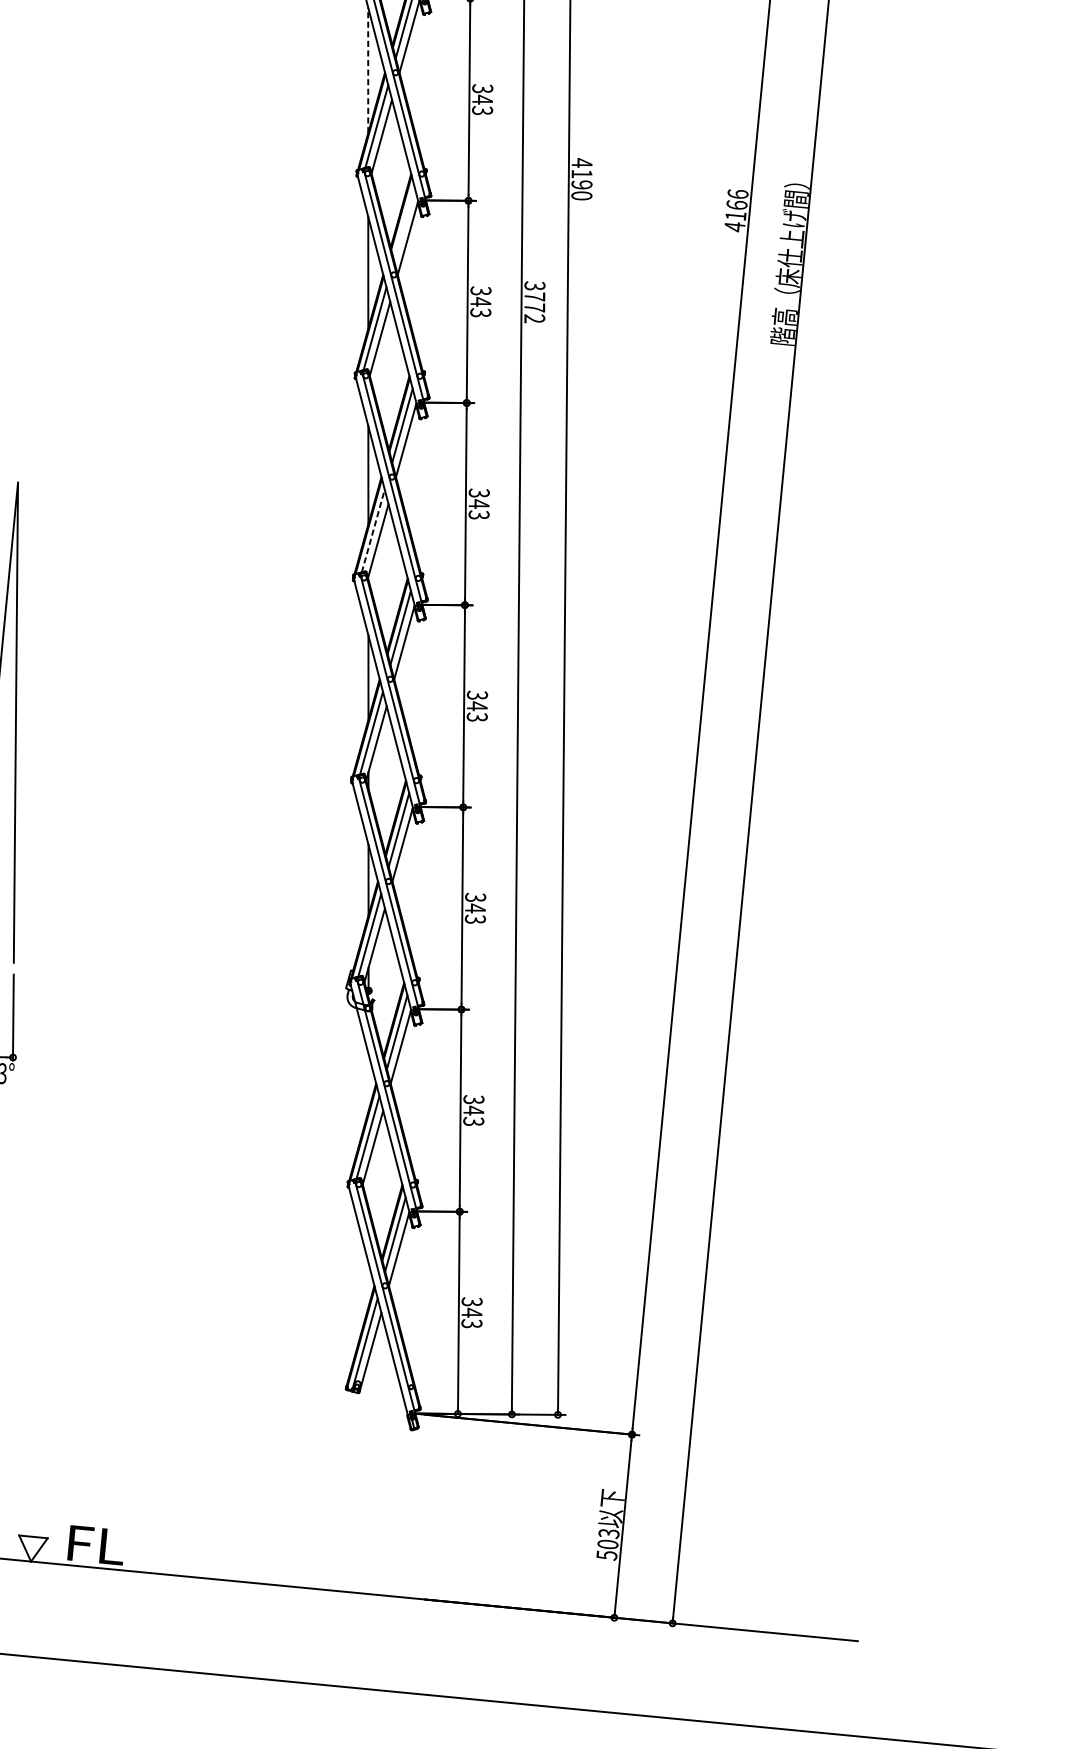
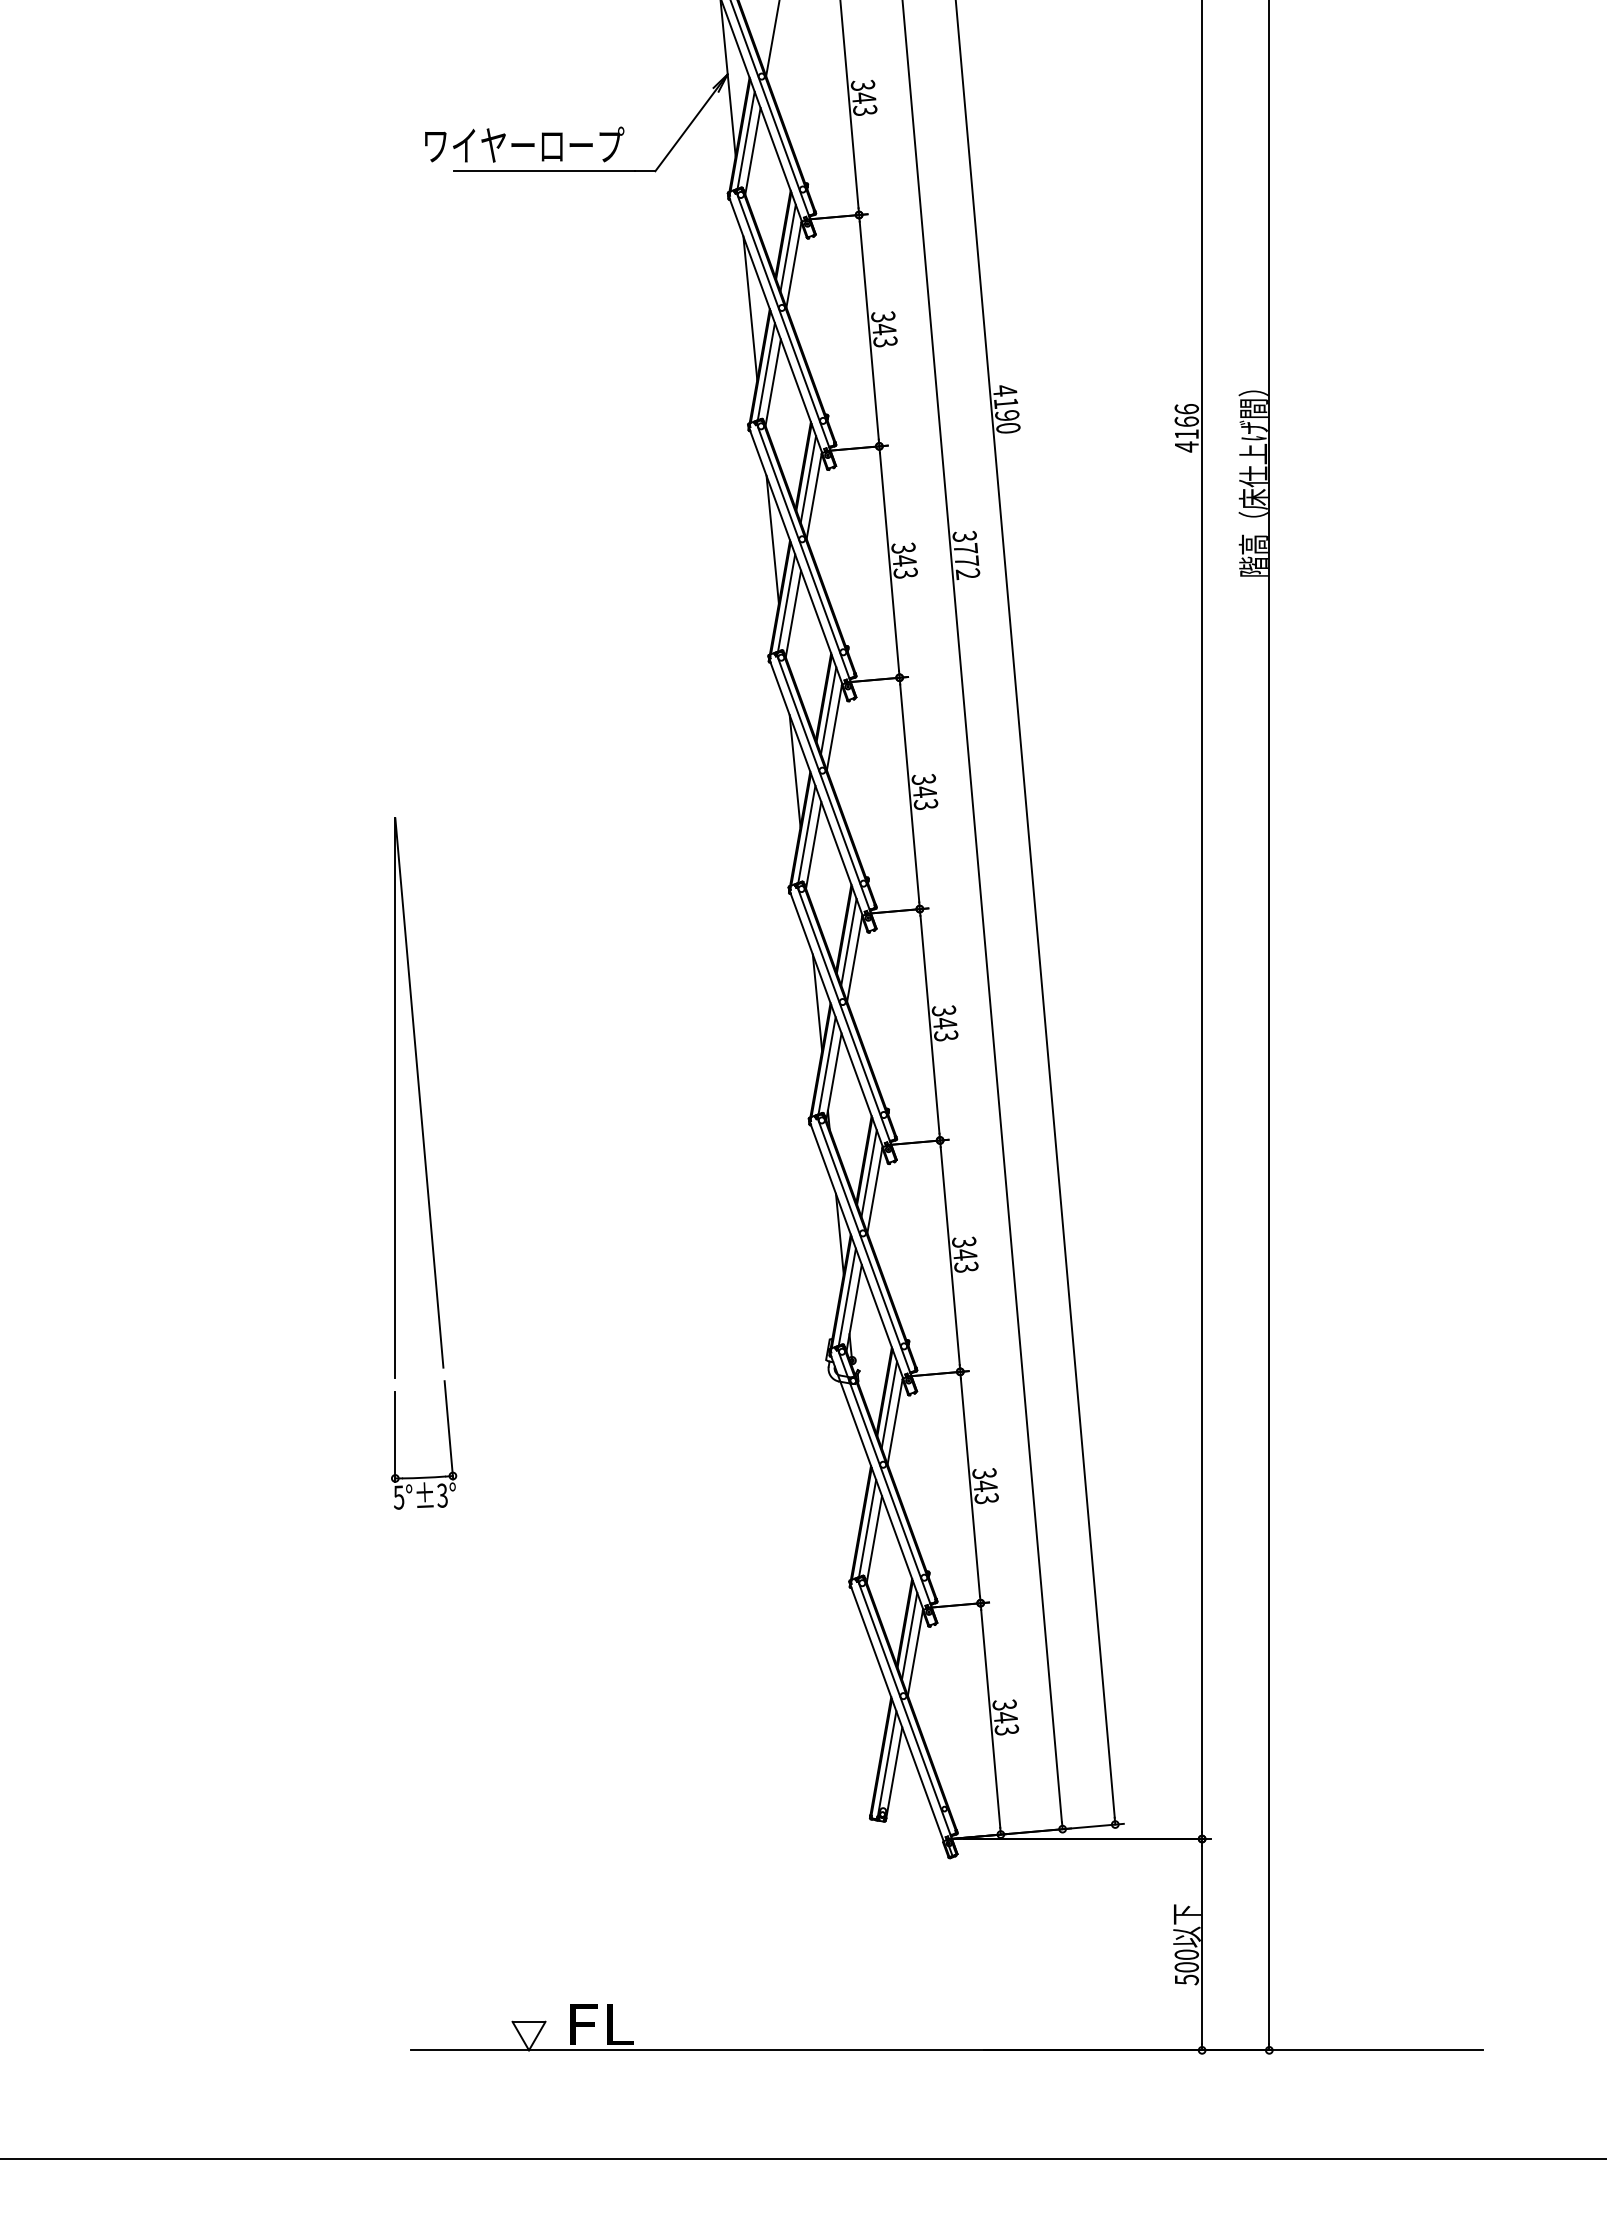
line: (368, 69) -> (750, 307), dashed -> solid
line: (404, 223) -> (808, 479), added
line: (373, 530) -> (806, 833), dashed -> solid
text: (608, 1533) -> (1186, 1954), 503 -> 500

